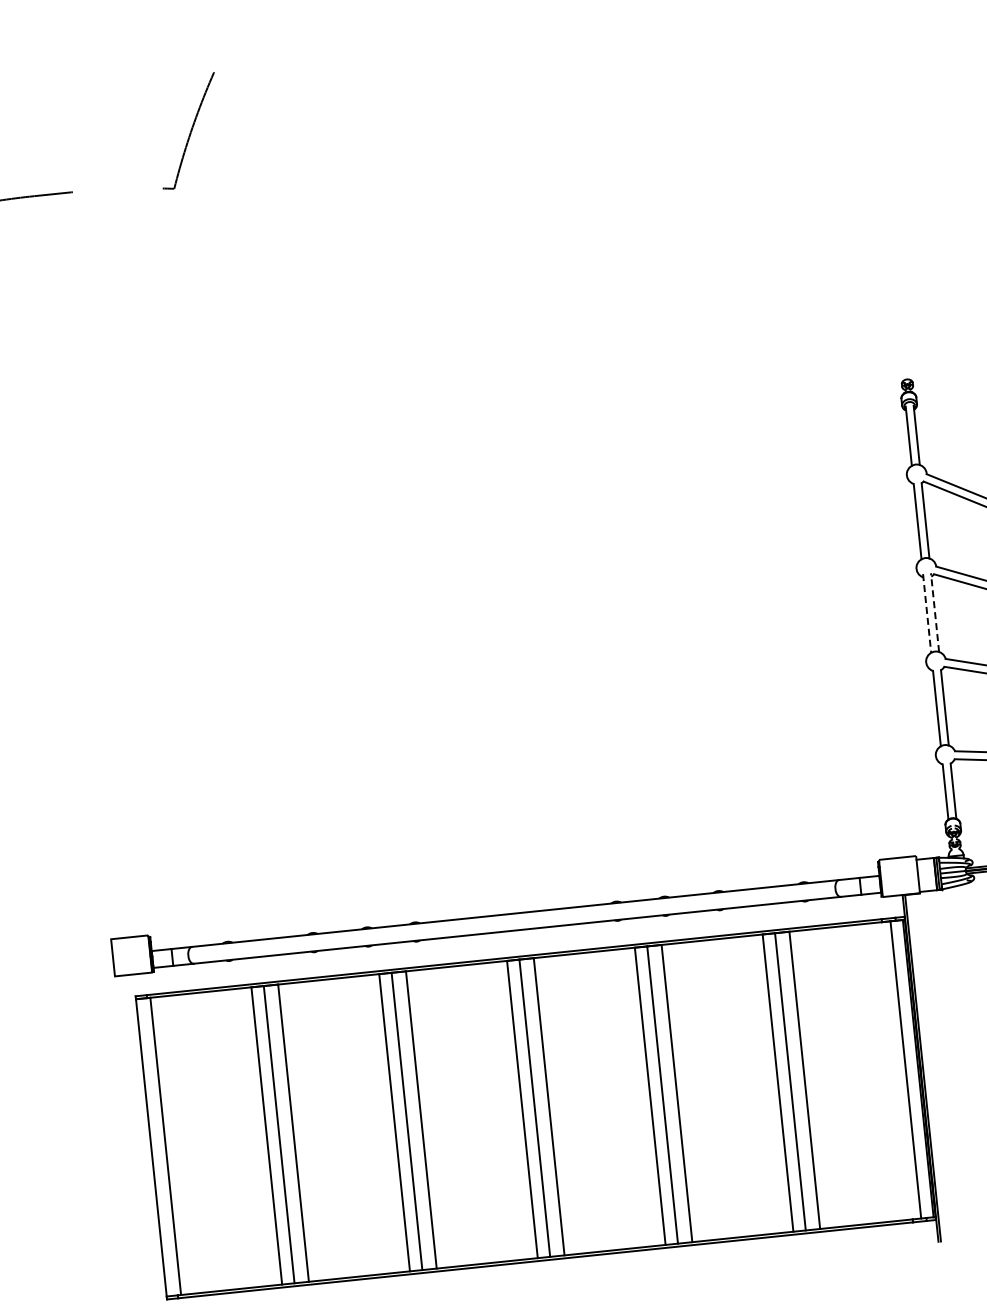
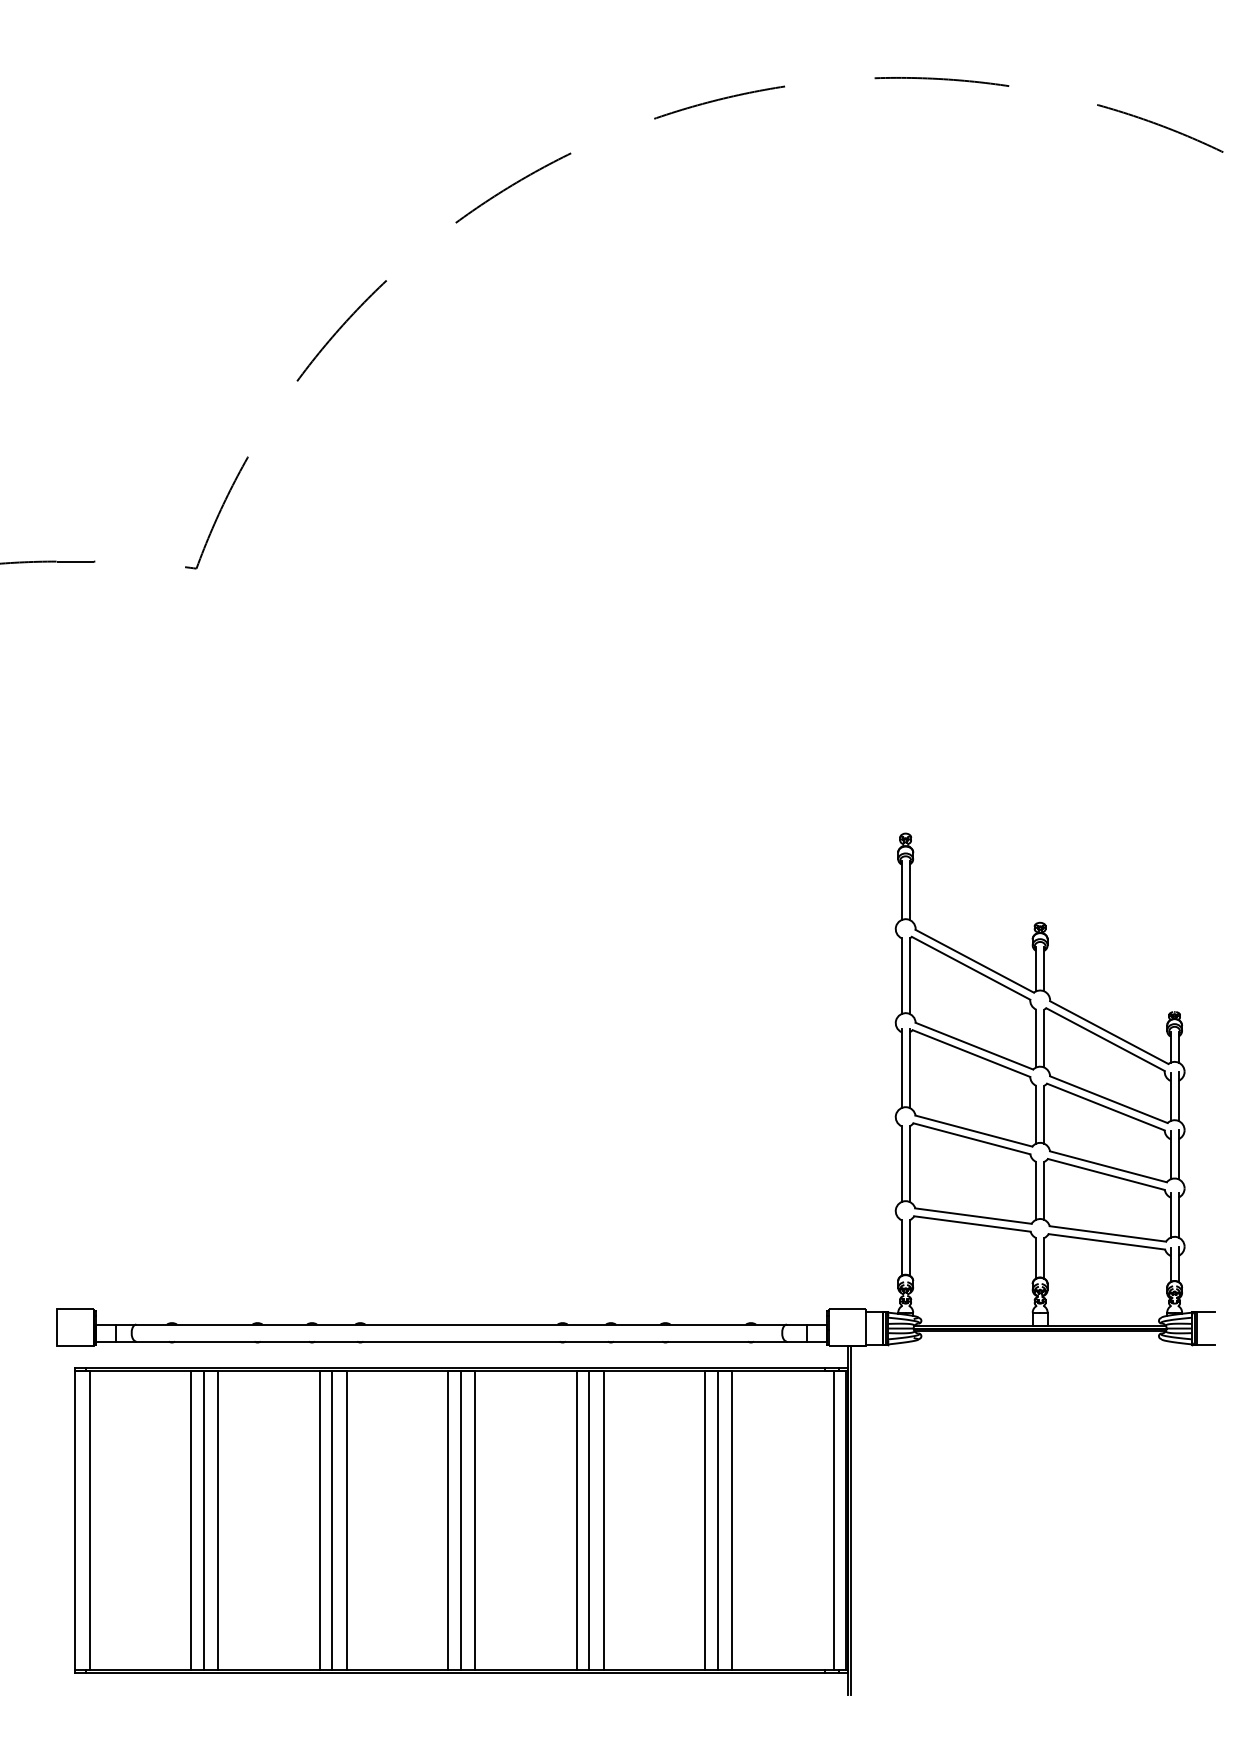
line: (934, 612) -> (909, 1068), dashed -> solid
line: (926, 613) -> (901, 1068), dashed -> solid

